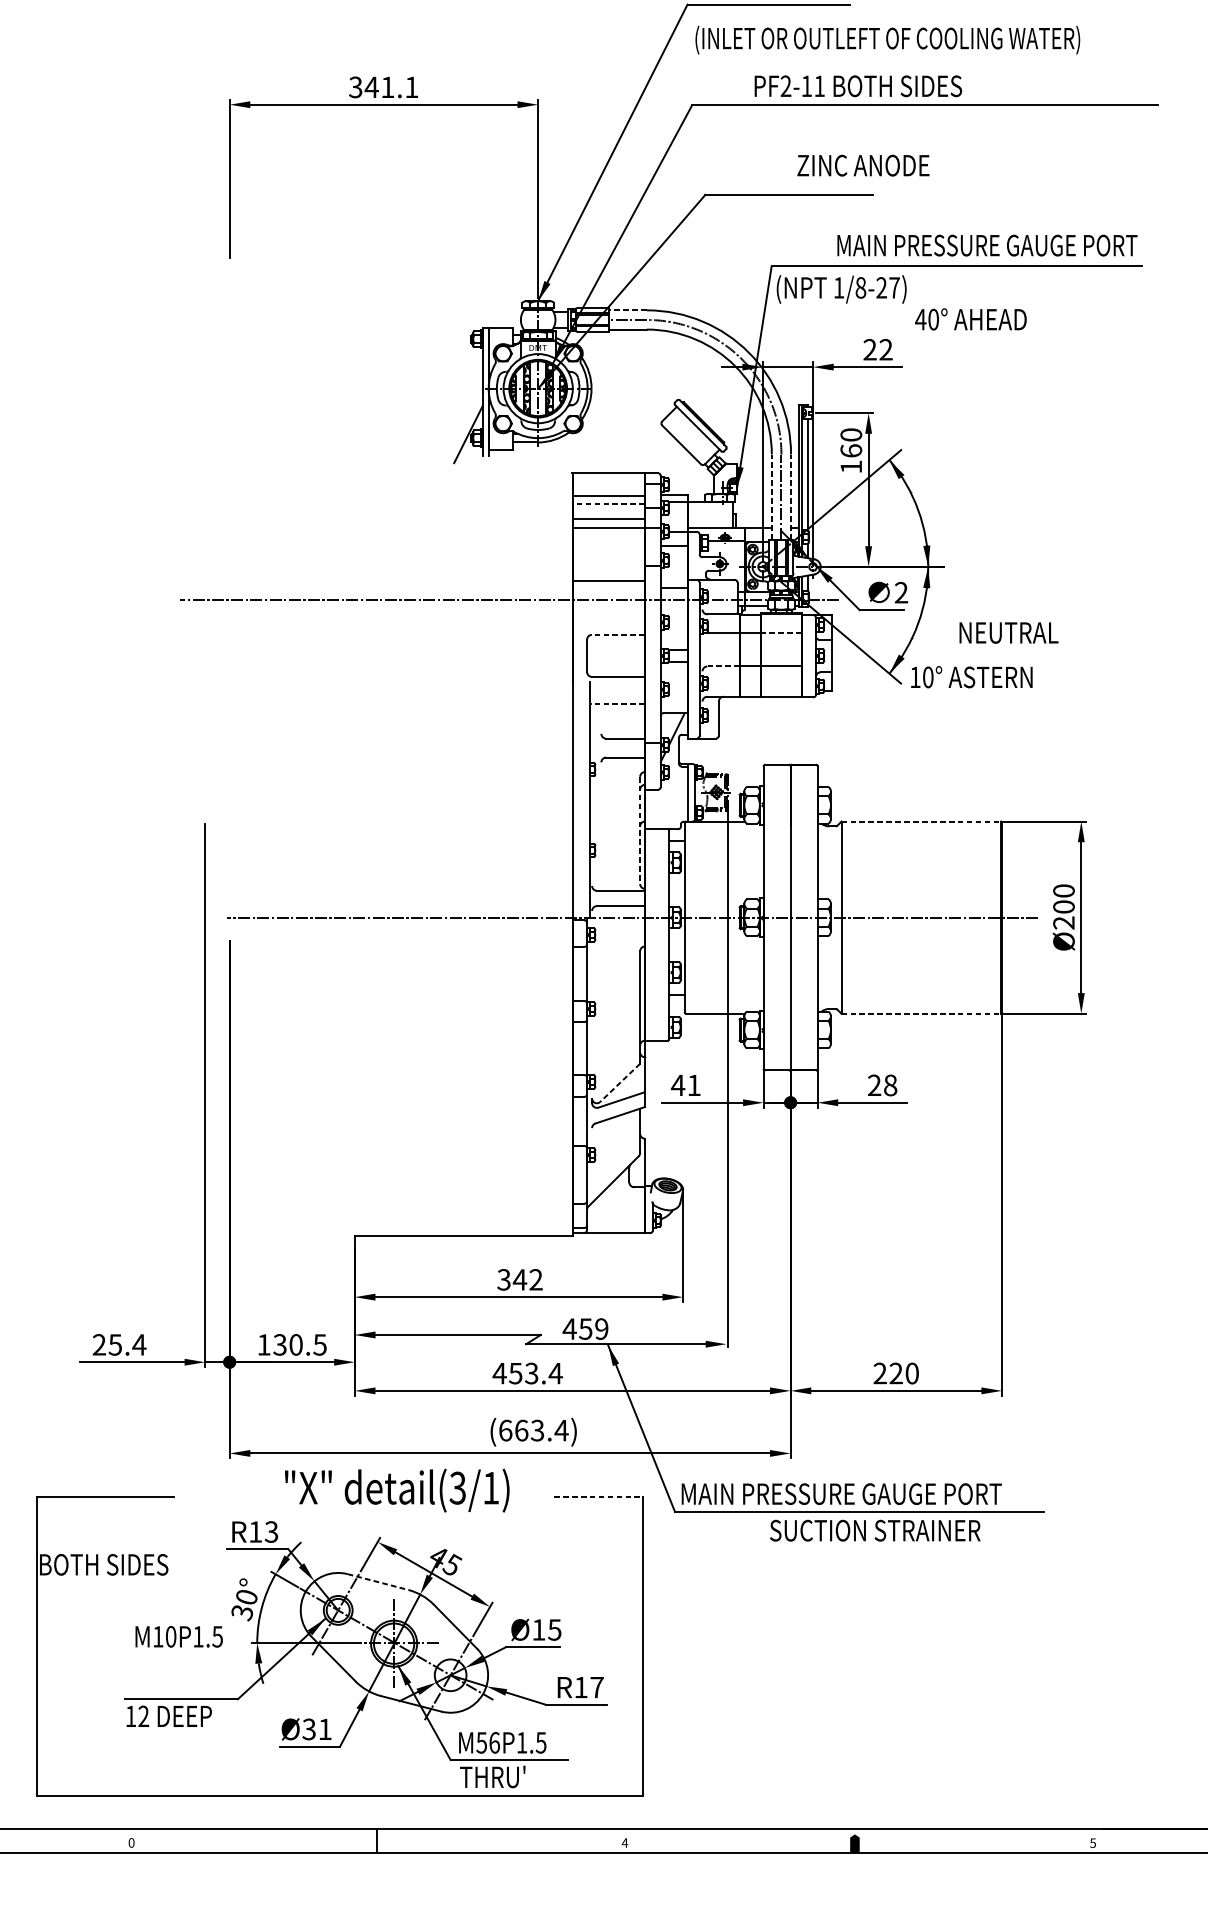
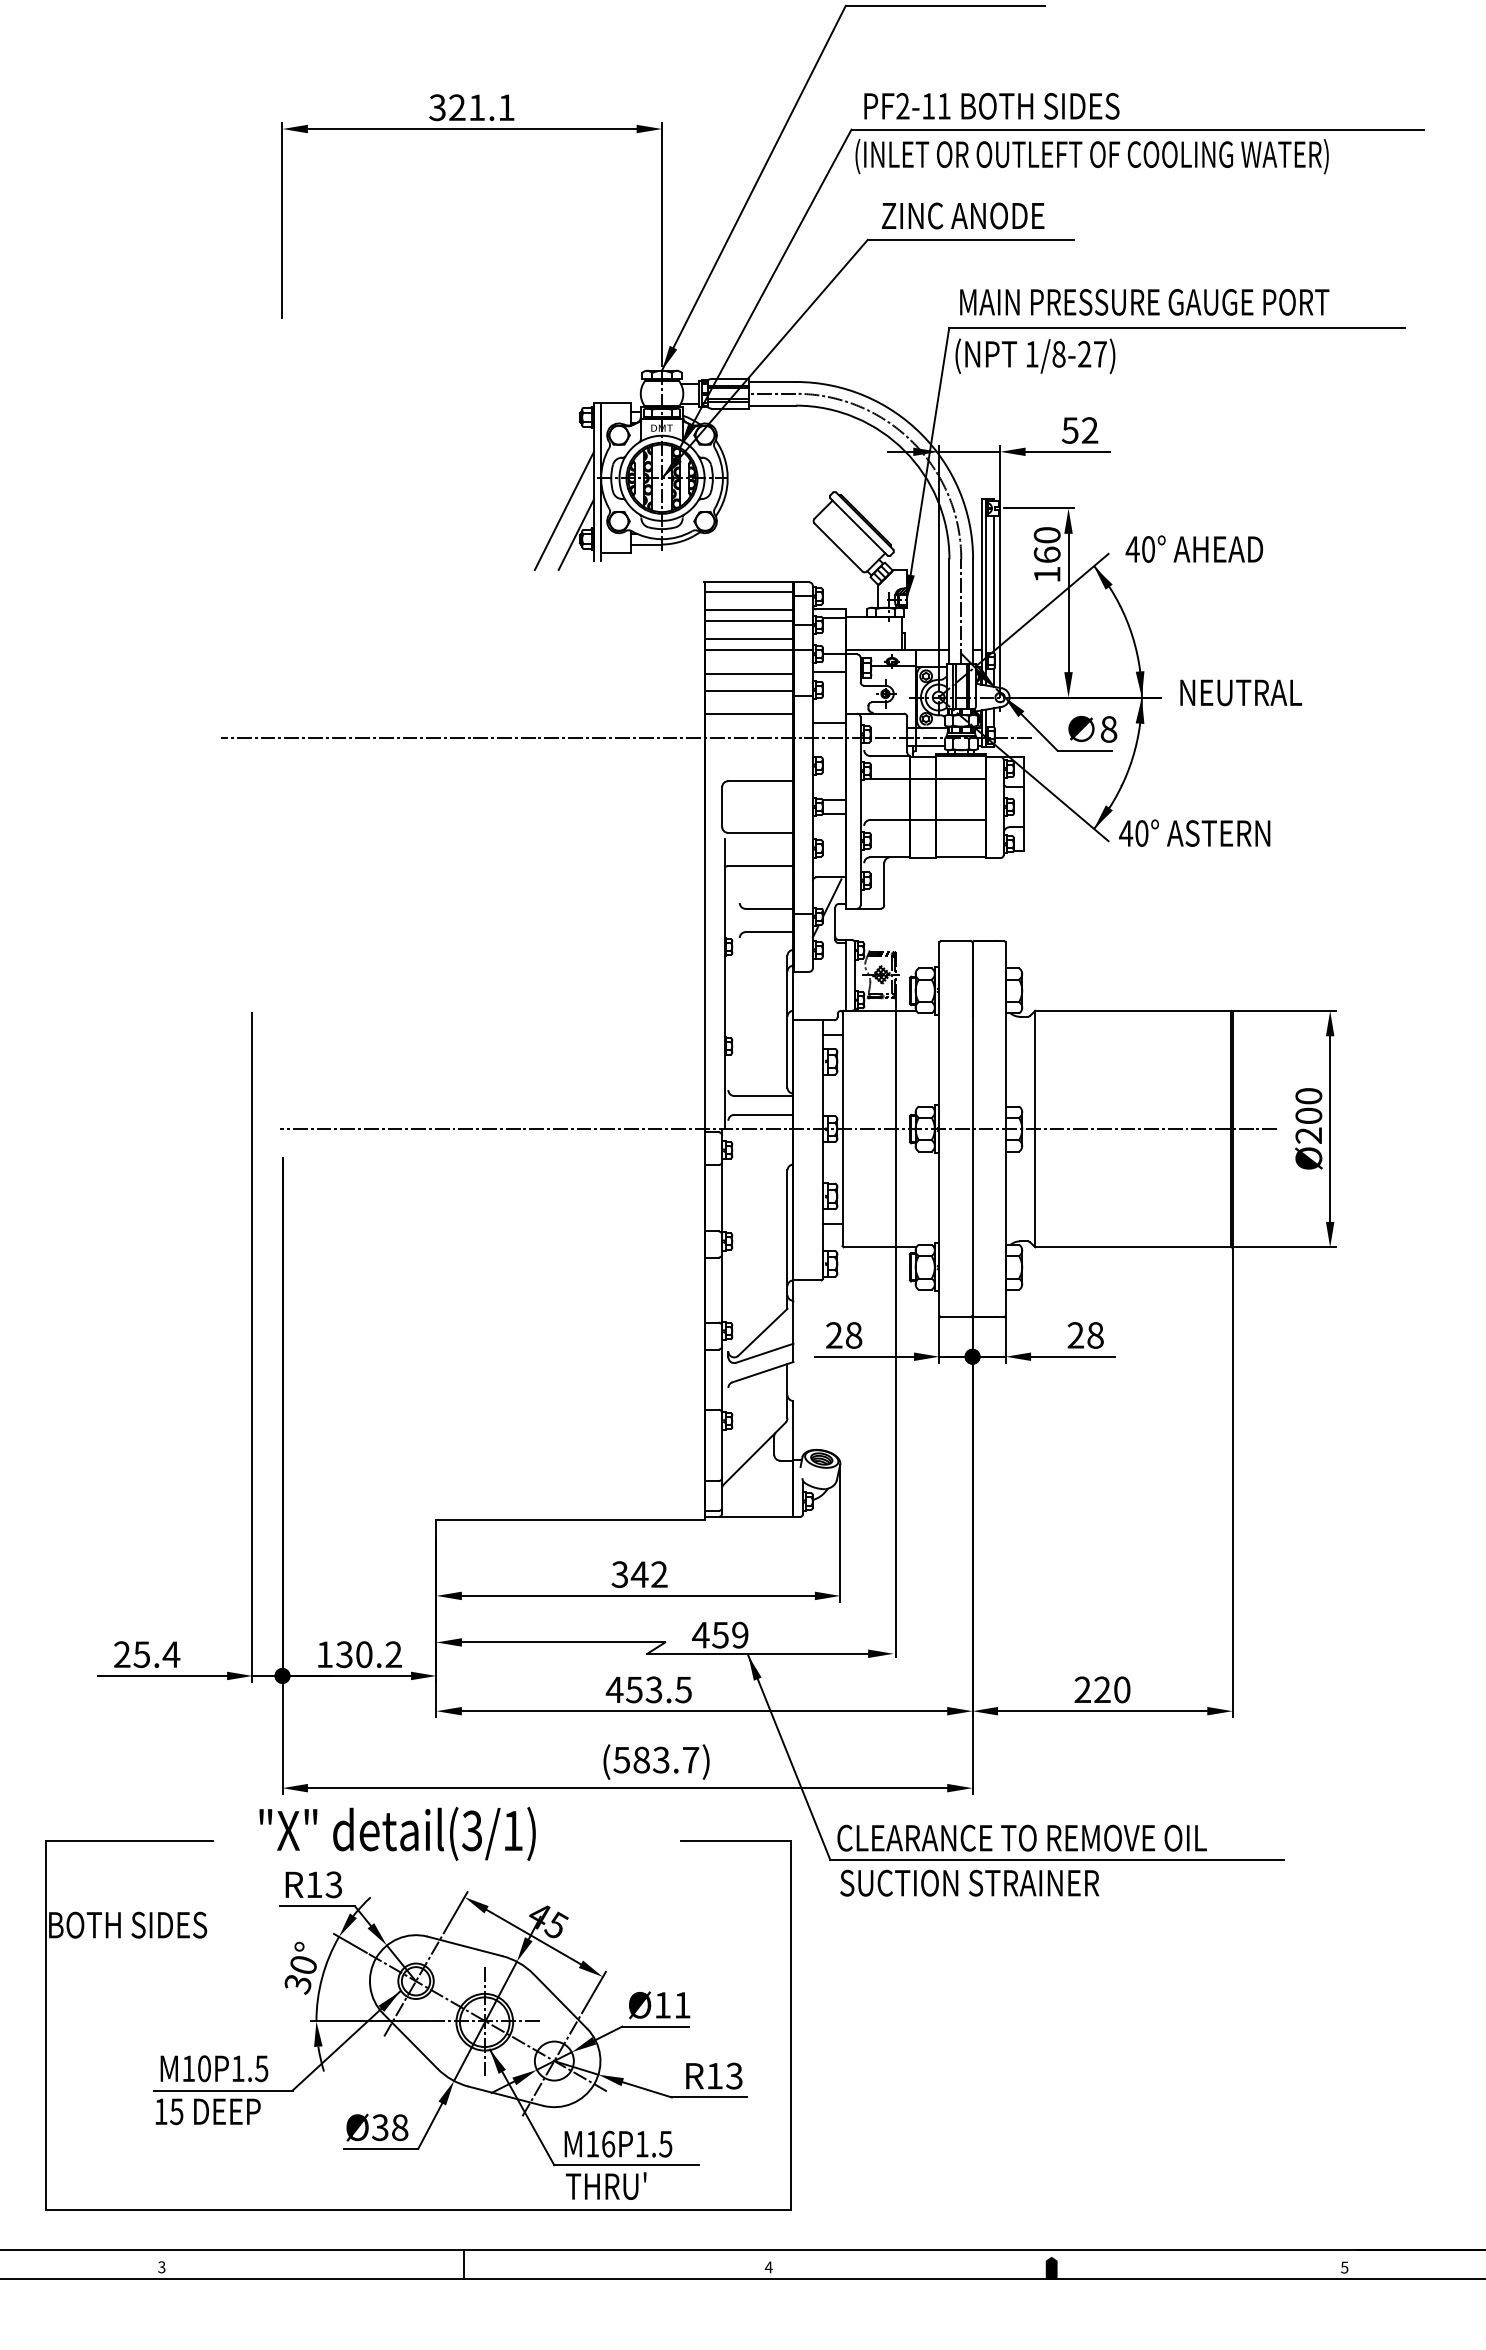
text: (887, 40) -> (1091, 156), moved
text: (858, 86) -> (991, 106), moved
text: (371, 87) -> (457, 107), 341.1 -> 321.1
text: (863, 165) -> (963, 215), moved
text: (987, 245) -> (1144, 302), moved
line: (627, 309) -> (772, 381), dashed -> solid
text: (970, 318) -> (1193, 548), moved
text: (869, 349) -> (1069, 430), 22 -> 52
line: (458, 414) -> (564, 510), added
line: (608, 480) -> (748, 591), added
line: (771, 496) -> (949, 611), dashed -> solid
line: (791, 496) -> (973, 611), dashed -> solid
line: (608, 504) -> (748, 620), dashed -> solid
line: (608, 548) -> (748, 674), added
line: (608, 561) -> (748, 691), added
text: (901, 592) -> (1108, 729), 2 -> 8
line: (781, 632) -> (961, 778), dashed -> solid
text: (1009, 632) -> (1241, 692), moved
line: (618, 635) -> (760, 781), dashed -> solid
line: (723, 666) -> (889, 820), dashed -> solid
text: (915, 677) -> (1126, 833), 10° -> 40°
line: (618, 704) -> (760, 866), dashed -> solid
line: (921, 821) -> (1133, 1010), dashed -> solid
line: (640, 830) -> (787, 1021), dashed -> solid
line: (921, 1013) -> (1133, 1247), dashed -> solid
line: (619, 1083) -> (762, 1332), dashed -> solid
text: (685, 1085) -> (843, 1335), 41 -> 28
text: (319, 1344) -> (393, 1654), 130.5 -> 130.2
text: (555, 1374) -> (683, 1690), 453.4 -> 453.5
text: (533, 1430) -> (656, 1759), (663.4) -> (583.7)
text: (397, 1490) -> (397, 1833), moved
text: (840, 1493) -> (1034, 1837), MAIN PRESSURE GAUGE PORT -> CLEARANCE TO REMOVE OIL
line: (598, 1496) -> (736, 1841), dashed -> solid
text: (875, 1530) -> (969, 1882), moved
line: (378, 1582) -> (465, 1946), dashed -> solid
text: (554, 1630) -> (682, 2005), Ø15 -> Ø11
text: (179, 1636) -> (214, 2068), moved
text: (597, 1687) -> (734, 2075), R17 -> R13
text: (143, 1716) -> (176, 2111), 12 -> 15
text: (325, 1729) -> (400, 2127), Ø31 -> Ø38
text: (481, 1743) -> (592, 2144), M56P1.5 -> M16P1.5
text: (131, 1843) -> (161, 2267), 0 -> 3

